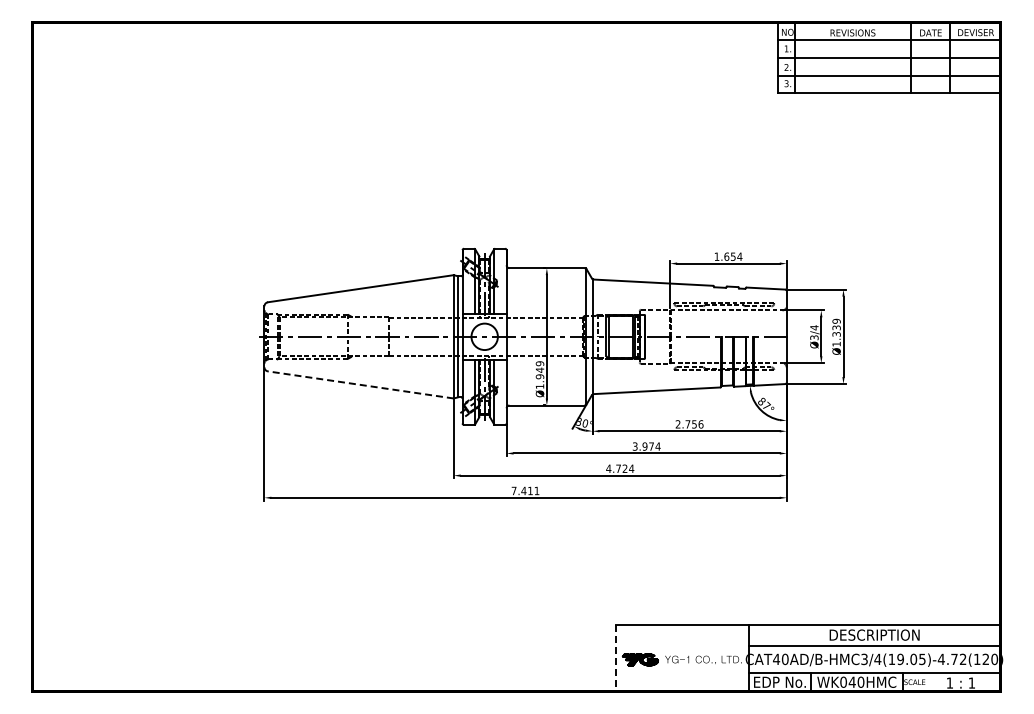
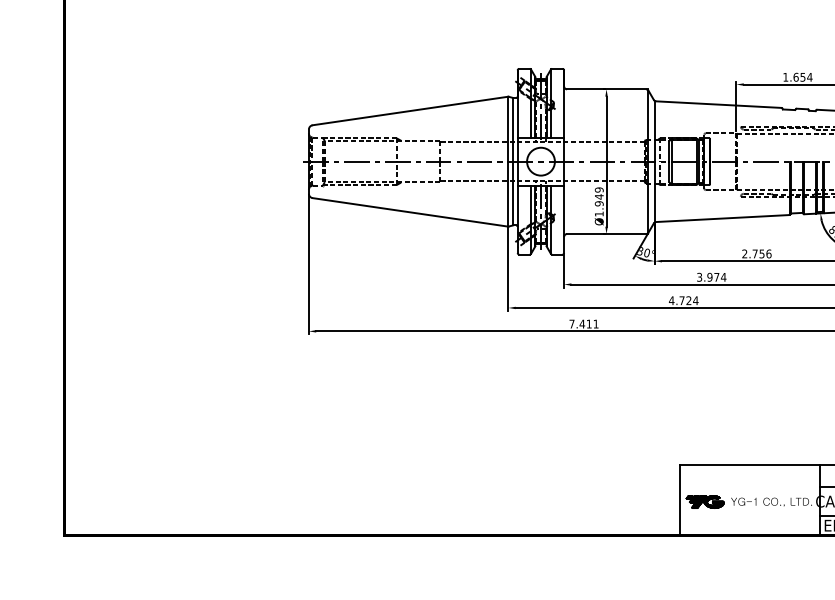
line: (360, 384) -> (410, 211), dashed -> solid
line: (616, 658) -> (679, 500), dashed -> solid

